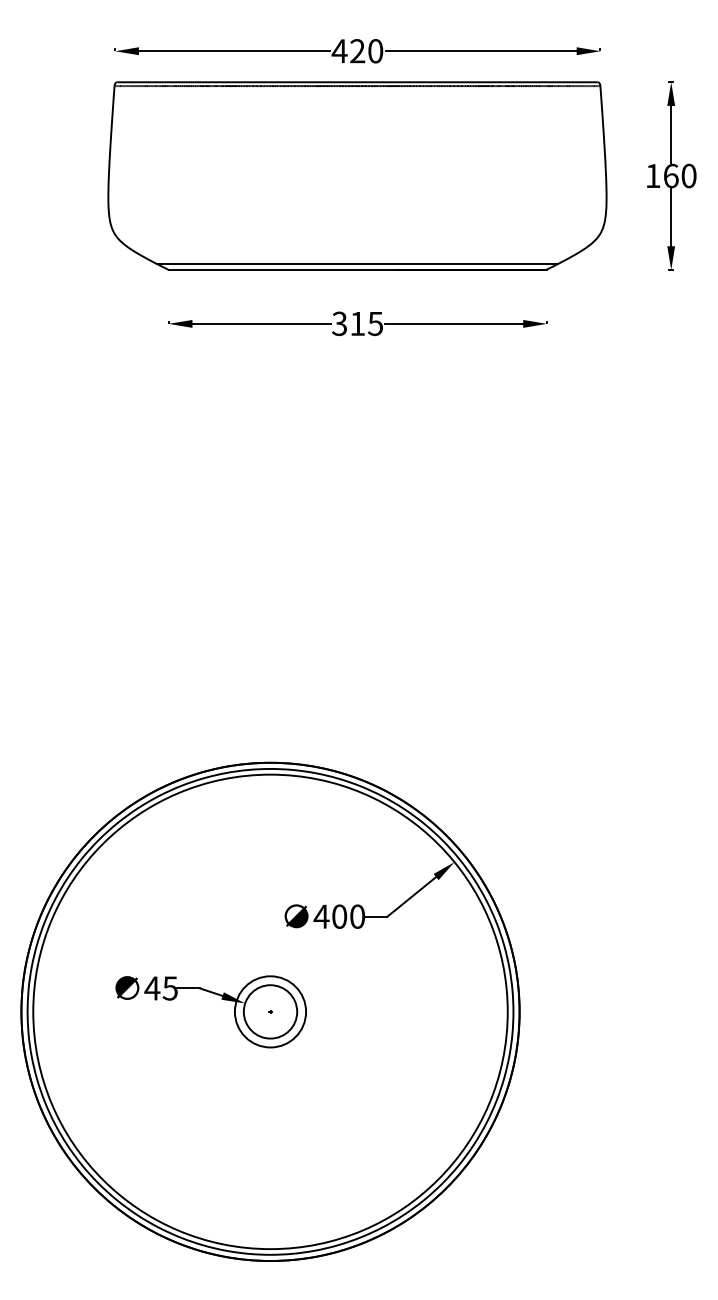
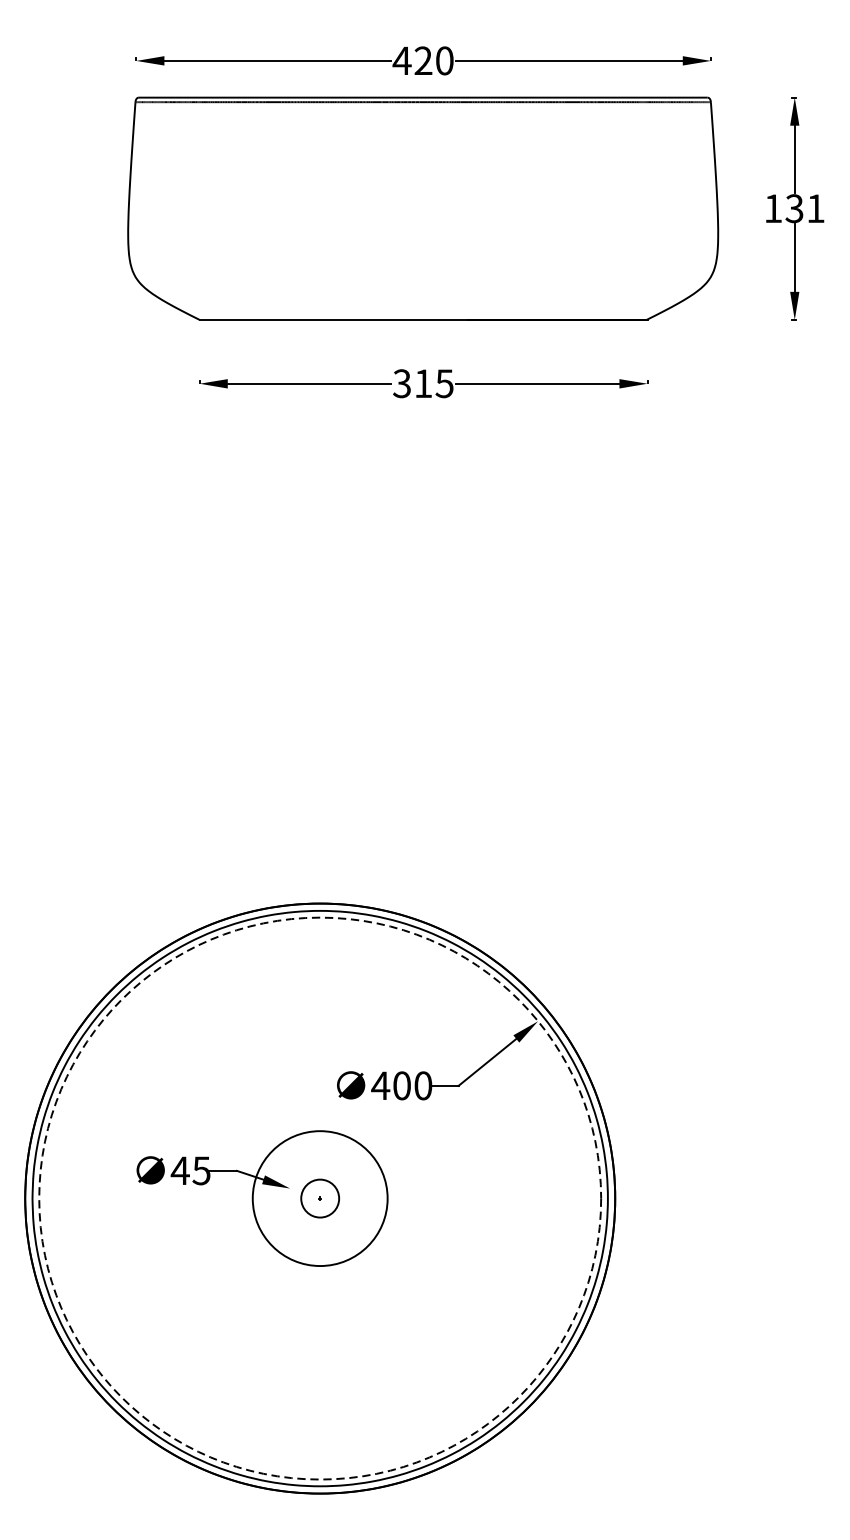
text: (679, 175) -> (804, 208), 160 -> 131
line: (357, 264) -> (423, 313), removed
circle: (270, 1011) -> (320, 1198), size x0.6
circle: (270, 1011) -> (320, 1198), size x1.6
circle: (270, 1011) -> (320, 1198), solid -> dashed

